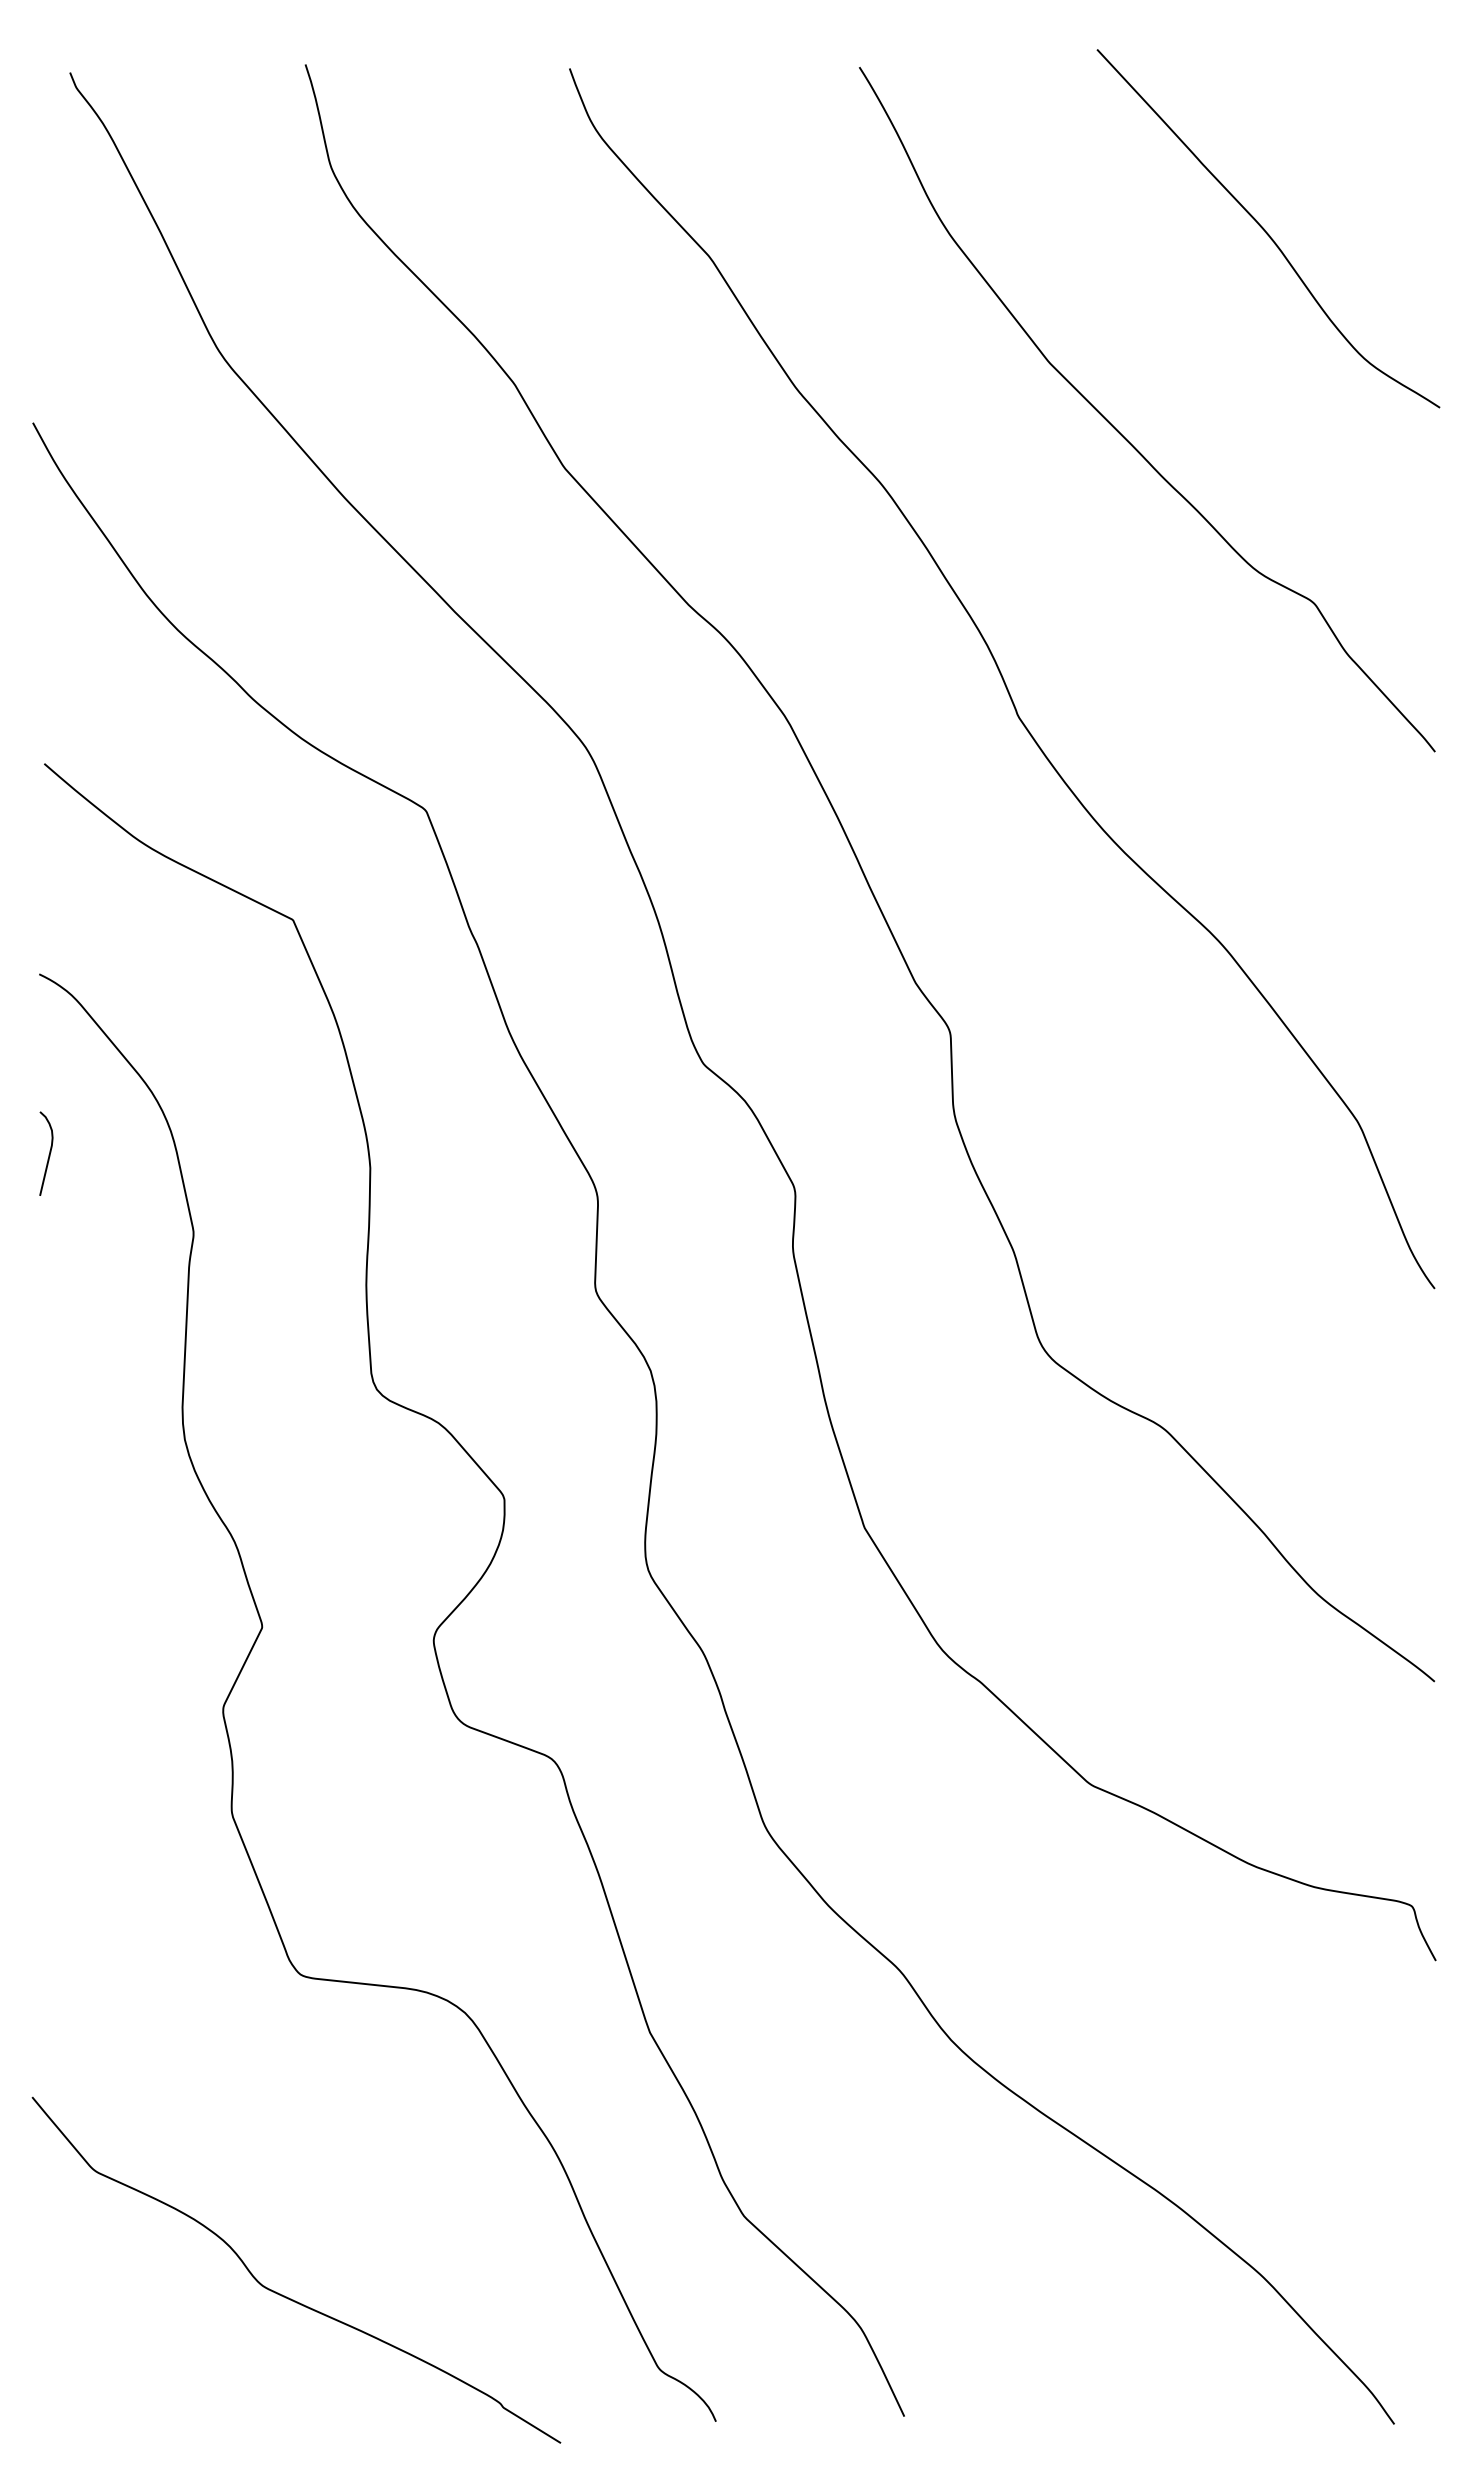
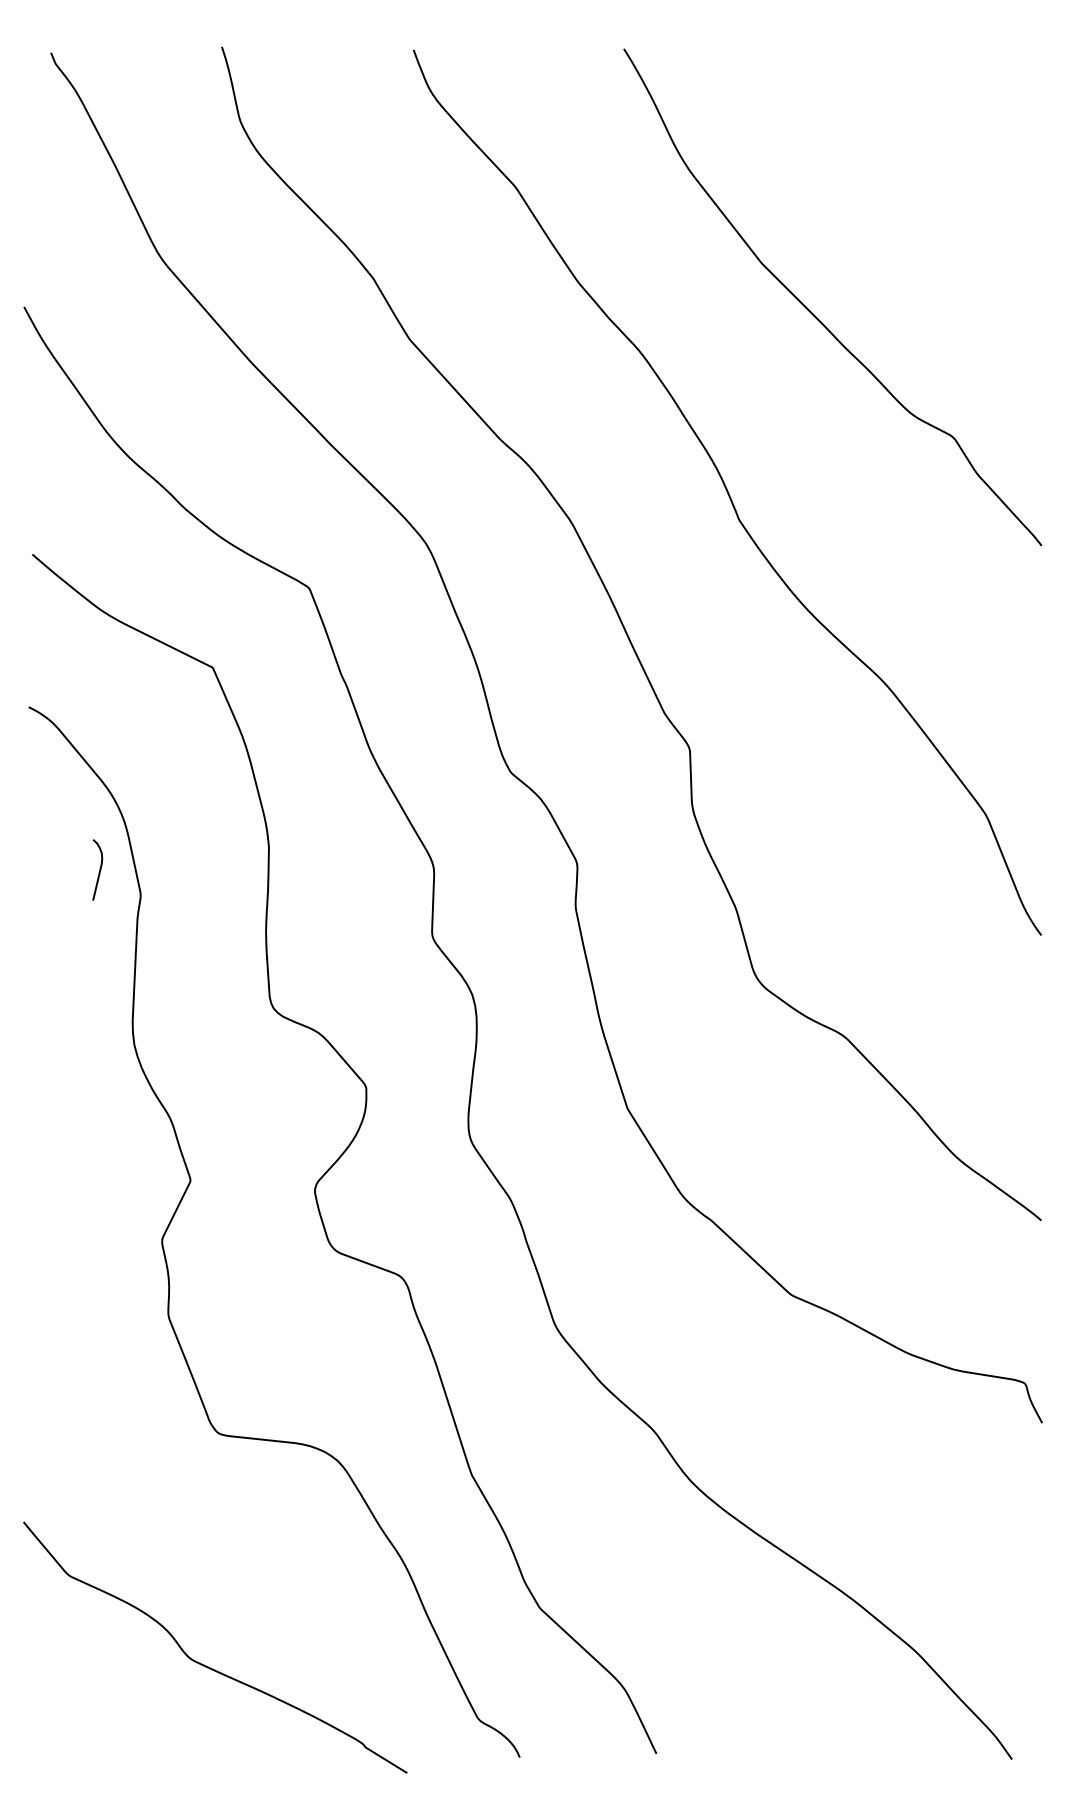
curve: (1265, 229) -> (918, 166), removed
curve: (48, 1154) -> (99, 870), moved

